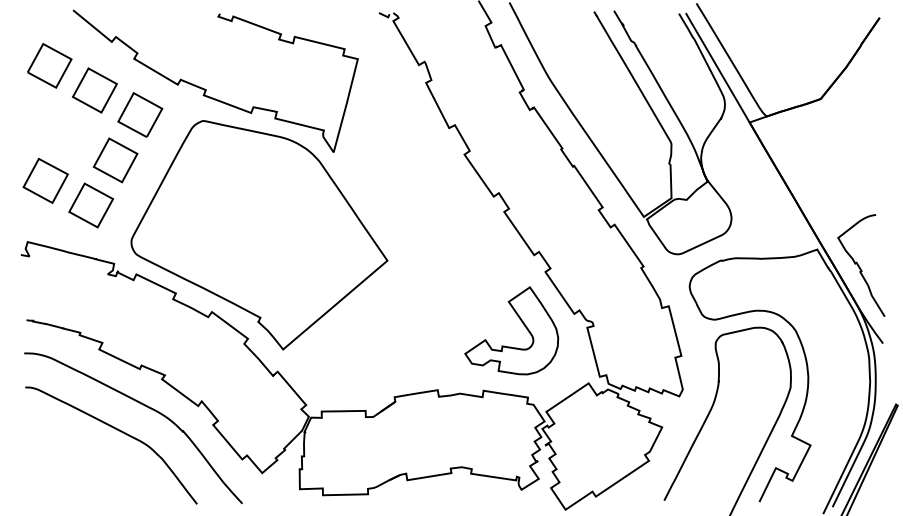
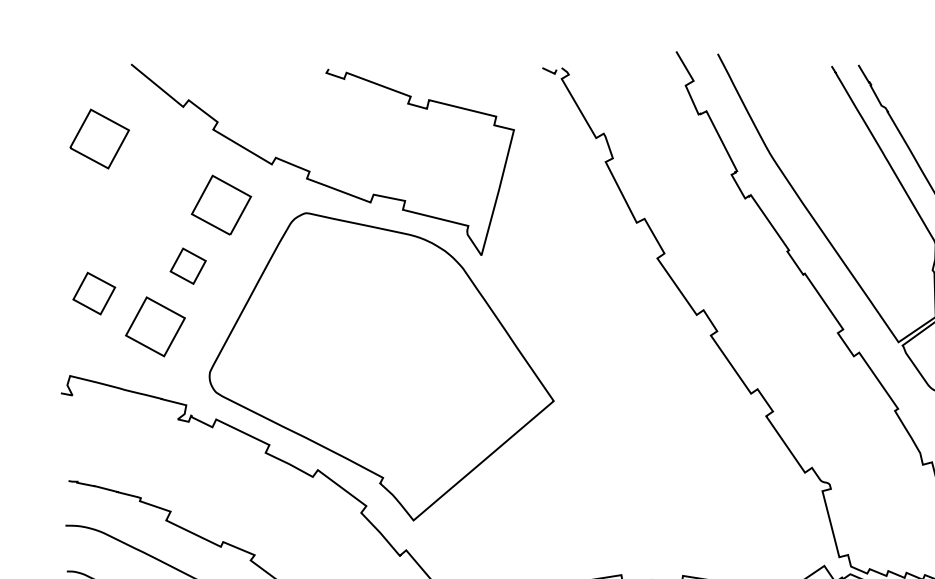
part: (94, 90) -> (159, 172), removed
part: (115, 160) -> (188, 266), size x0.6
part: (45, 180) -> (94, 293), size x0.7
part: (521, 322) -> (734, 484), removed

